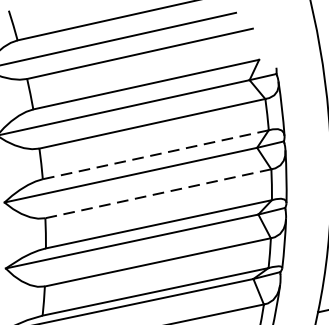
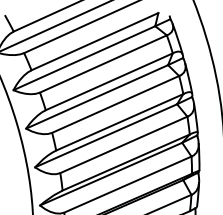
line: (156, 154) -> (109, 81), dashed -> solid
line: (158, 193) -> (115, 104), dashed -> solid

